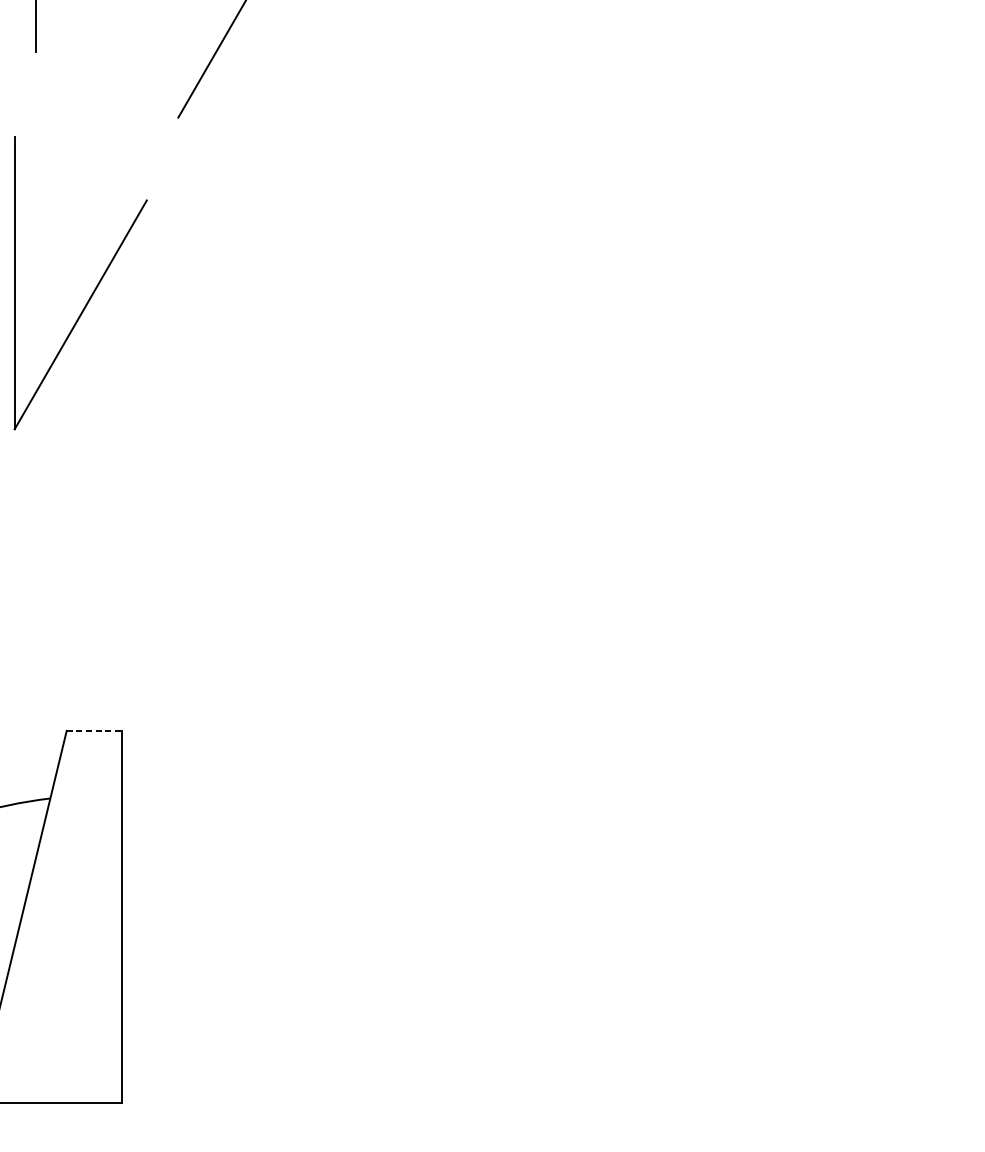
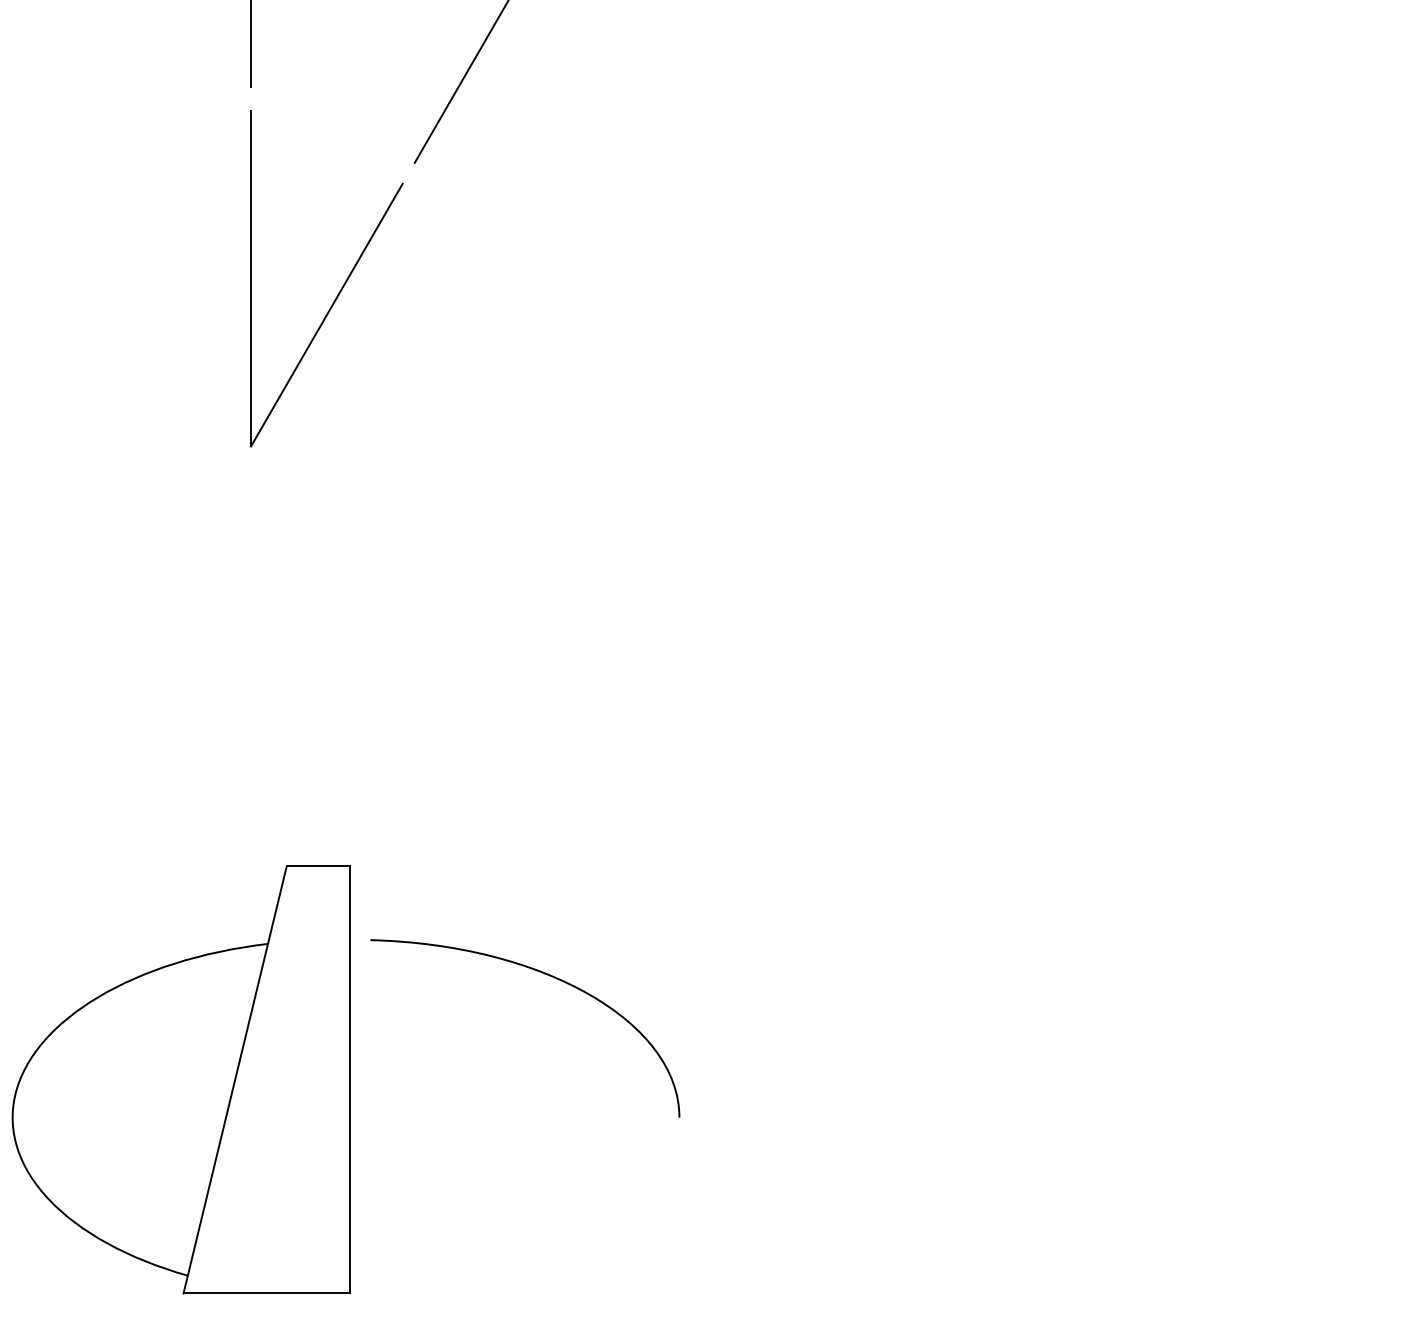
part: (94, 289) -> (342, 285), moved
line: (94, 731) -> (318, 866), dashed -> solid
curve: (291, 825) -> (544, 974), added

